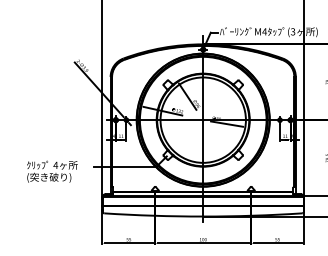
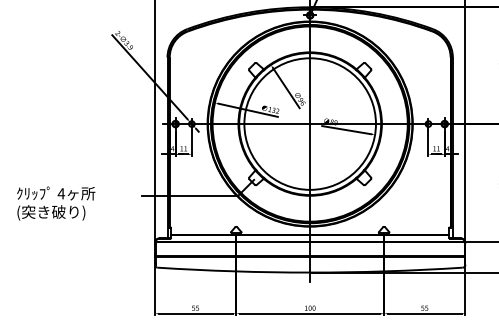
text: (52, 171) -> (56, 203), moved

